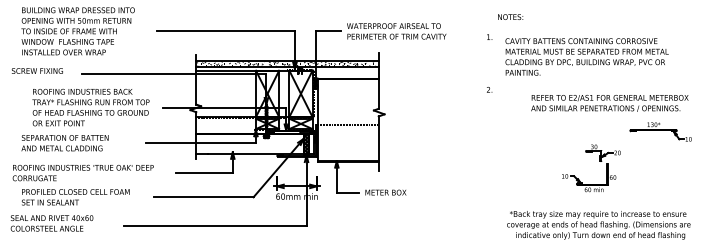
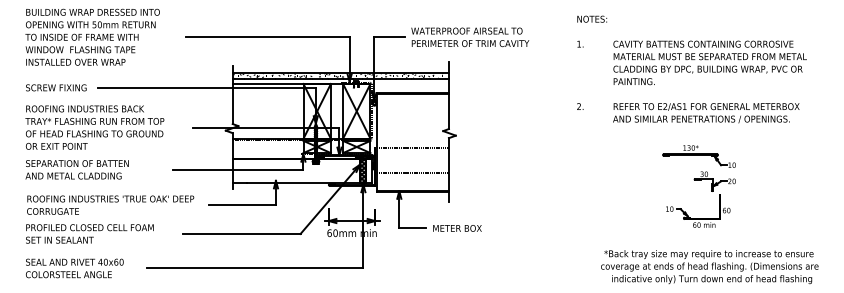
text: (510, 16) -> (592, 18), moved
text: (586, 56) -> (709, 62), moved
text: (36, 70) -> (55, 87), moved
text: (609, 103) -> (705, 113), moved
text: (90, 107) -> (94, 127), moved
part: (660, 131) -> (698, 155), moved
line: (347, 145) -> (411, 172), added
text: (82, 172) -> (109, 204), moved
text: (51, 223) -> (74, 268), moved

